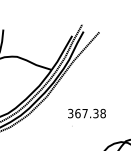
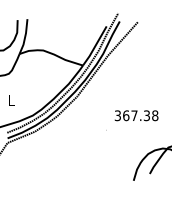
text: (86, 113) -> (136, 115), moved

